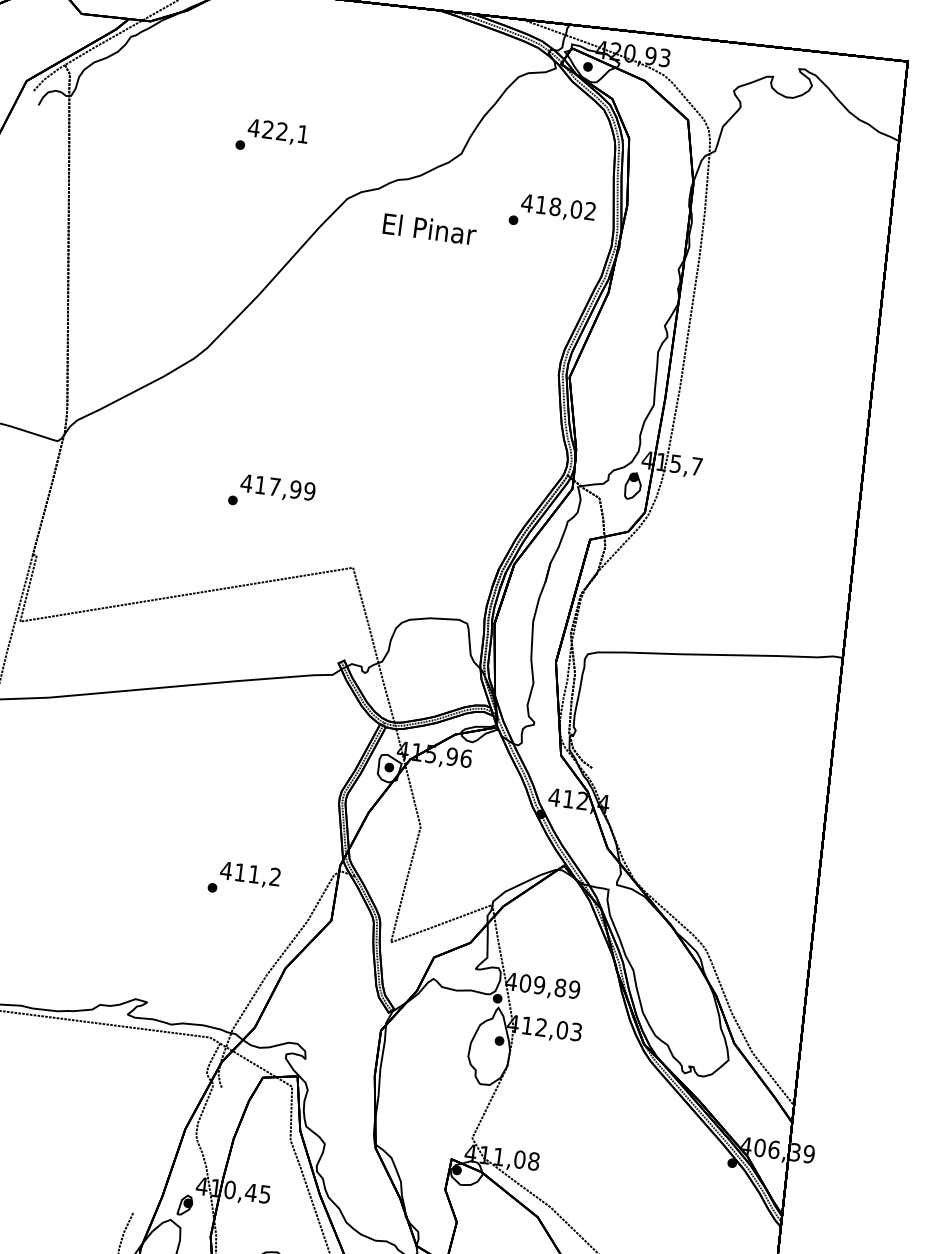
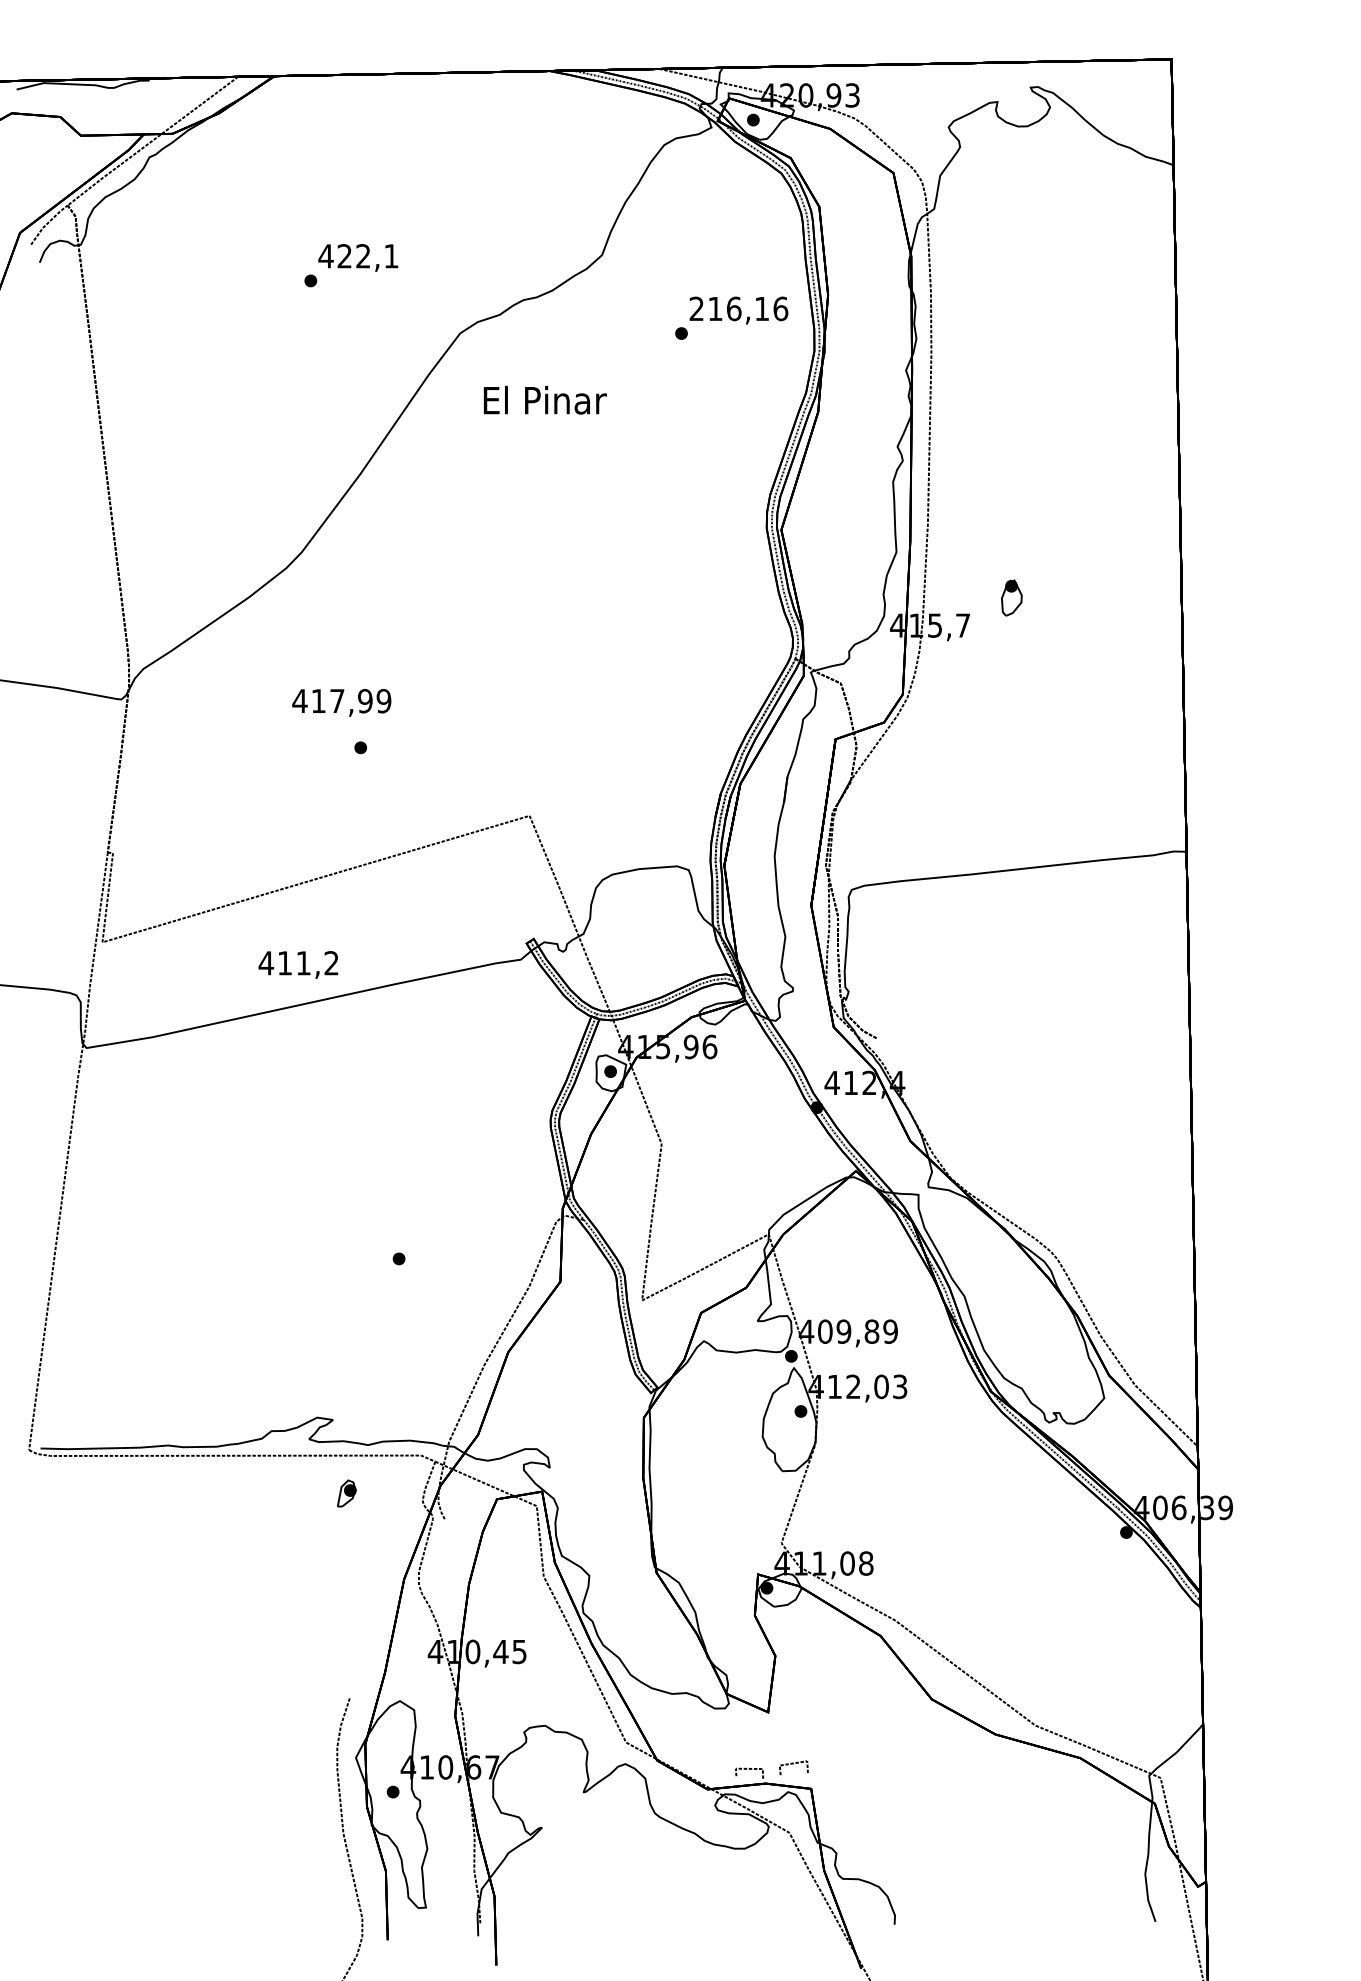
text: (558, 206) -> (738, 308), 418,02 -> 216,16
text: (429, 228) -> (544, 399), moved
part: (632, 485) -> (1011, 597), moved
text: (277, 488) -> (341, 702), moved
text: (250, 874) -> (298, 964), moved
part: (185, 1205) -> (346, 1493), moved

